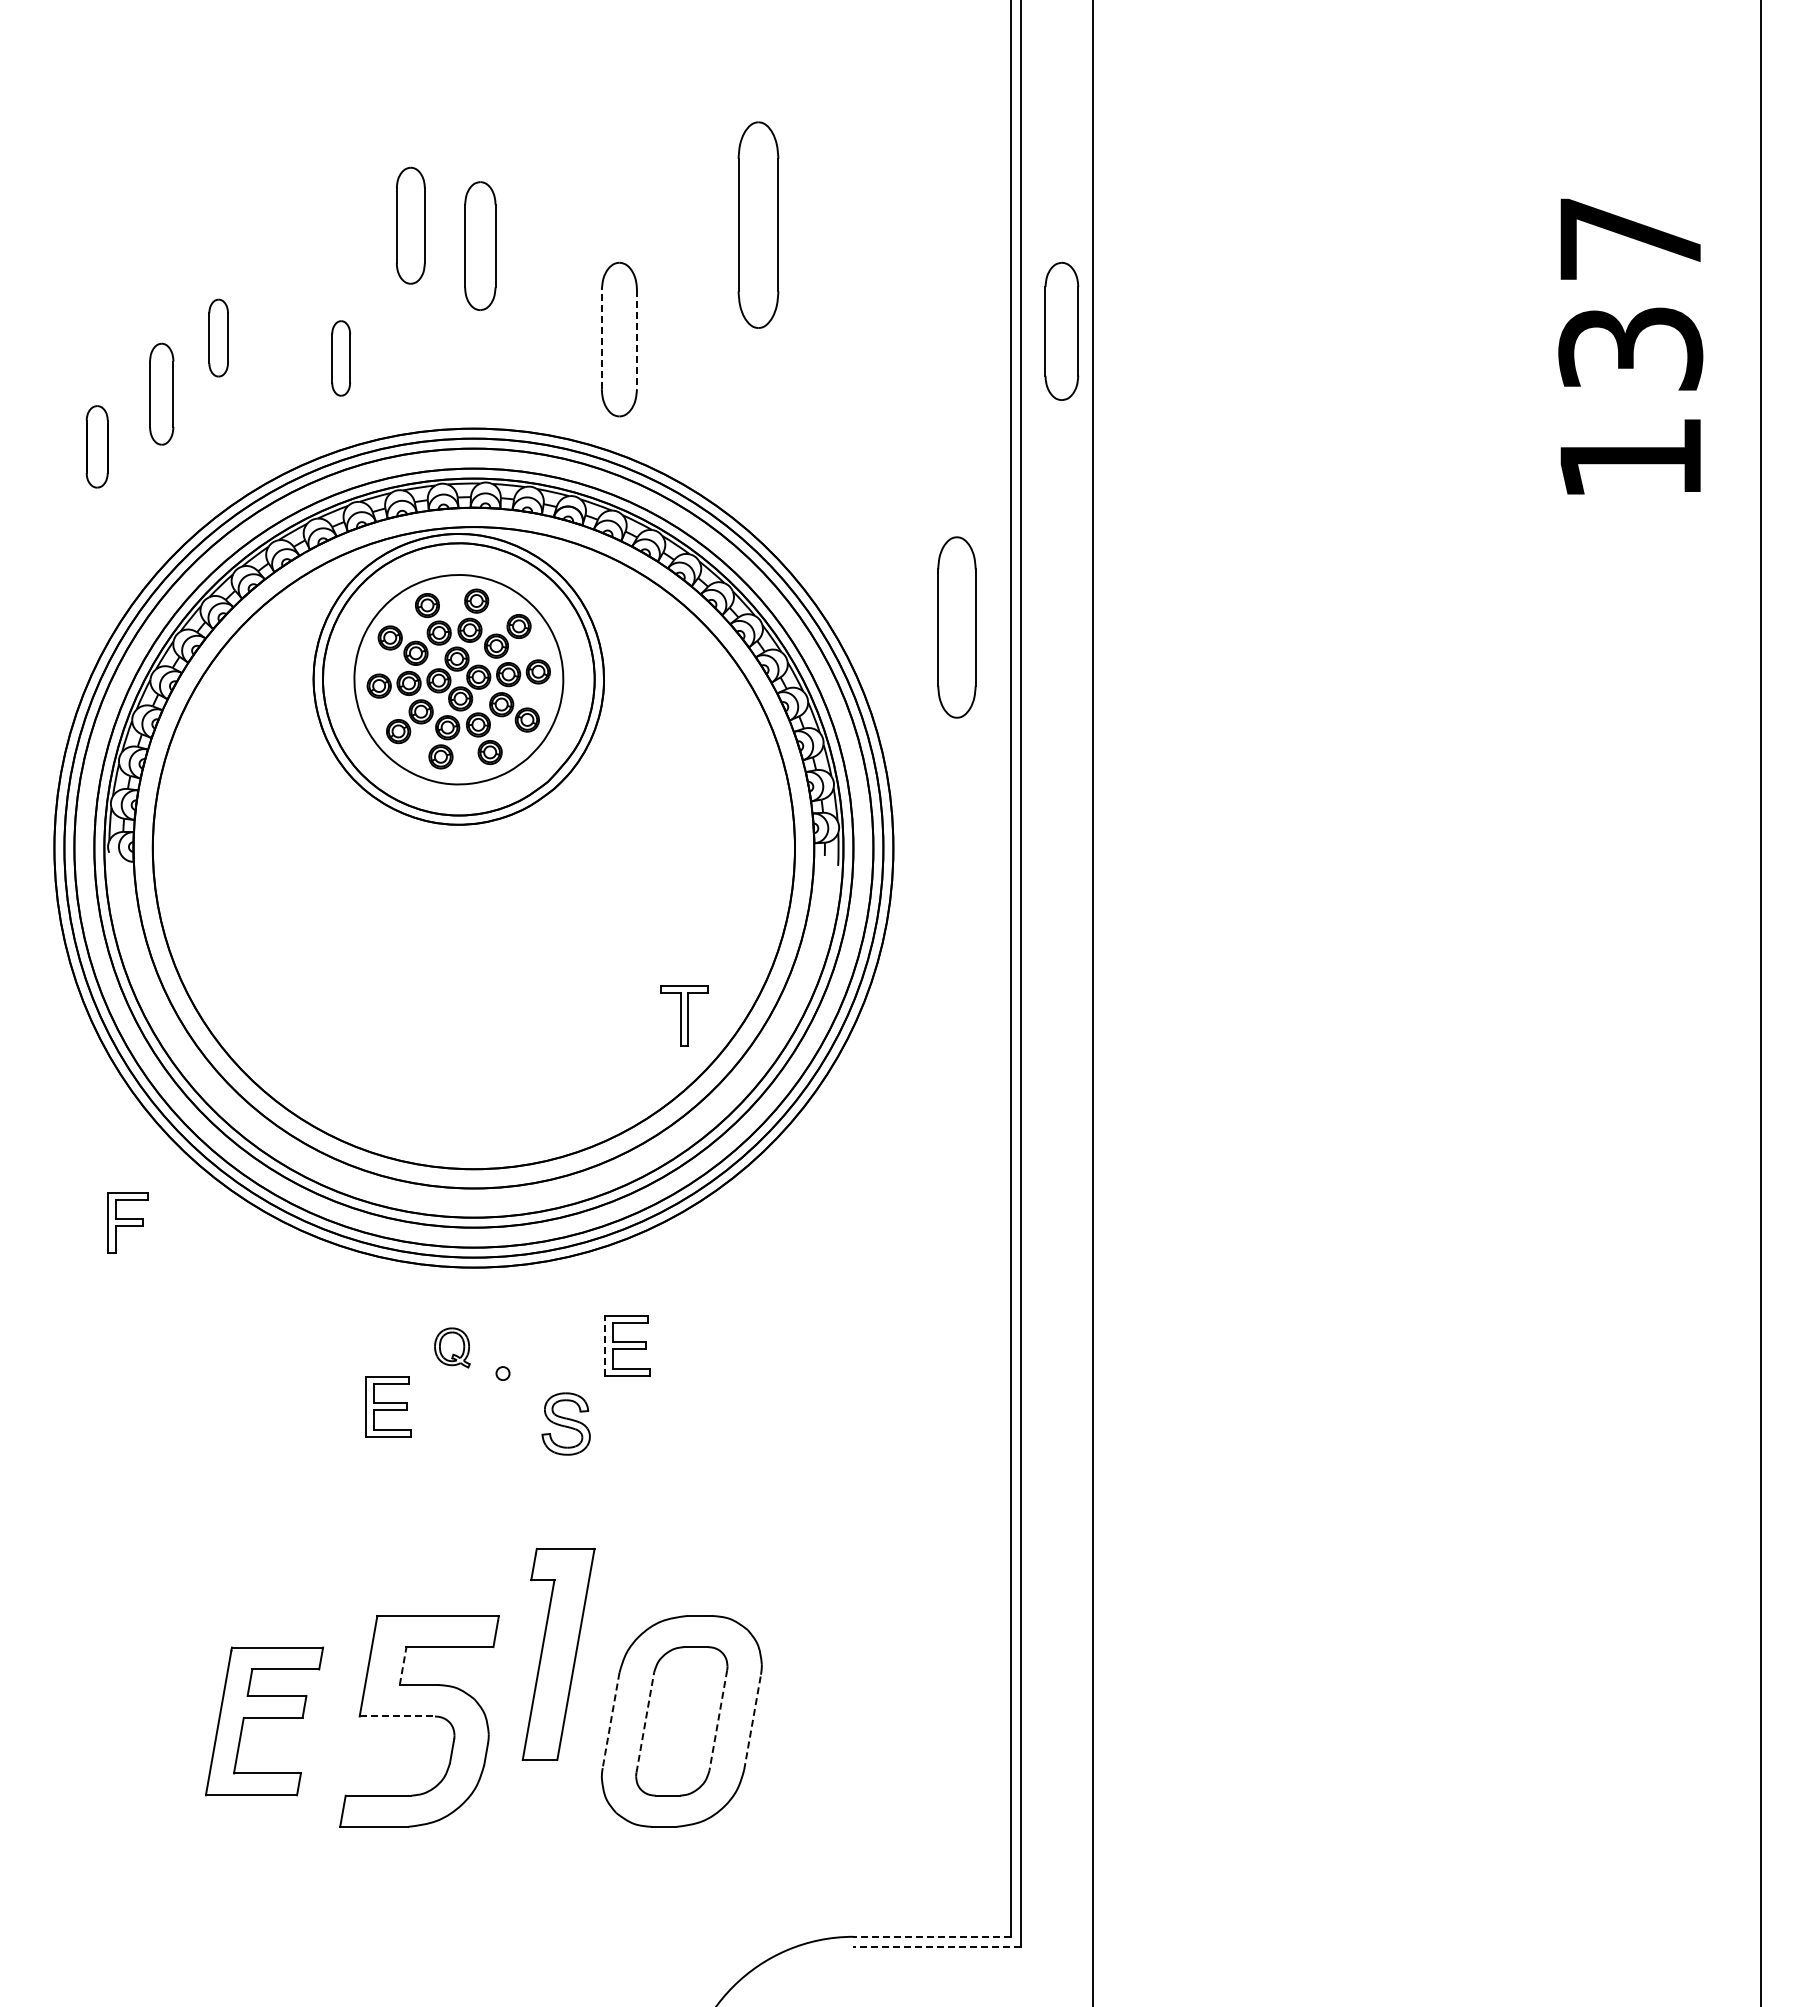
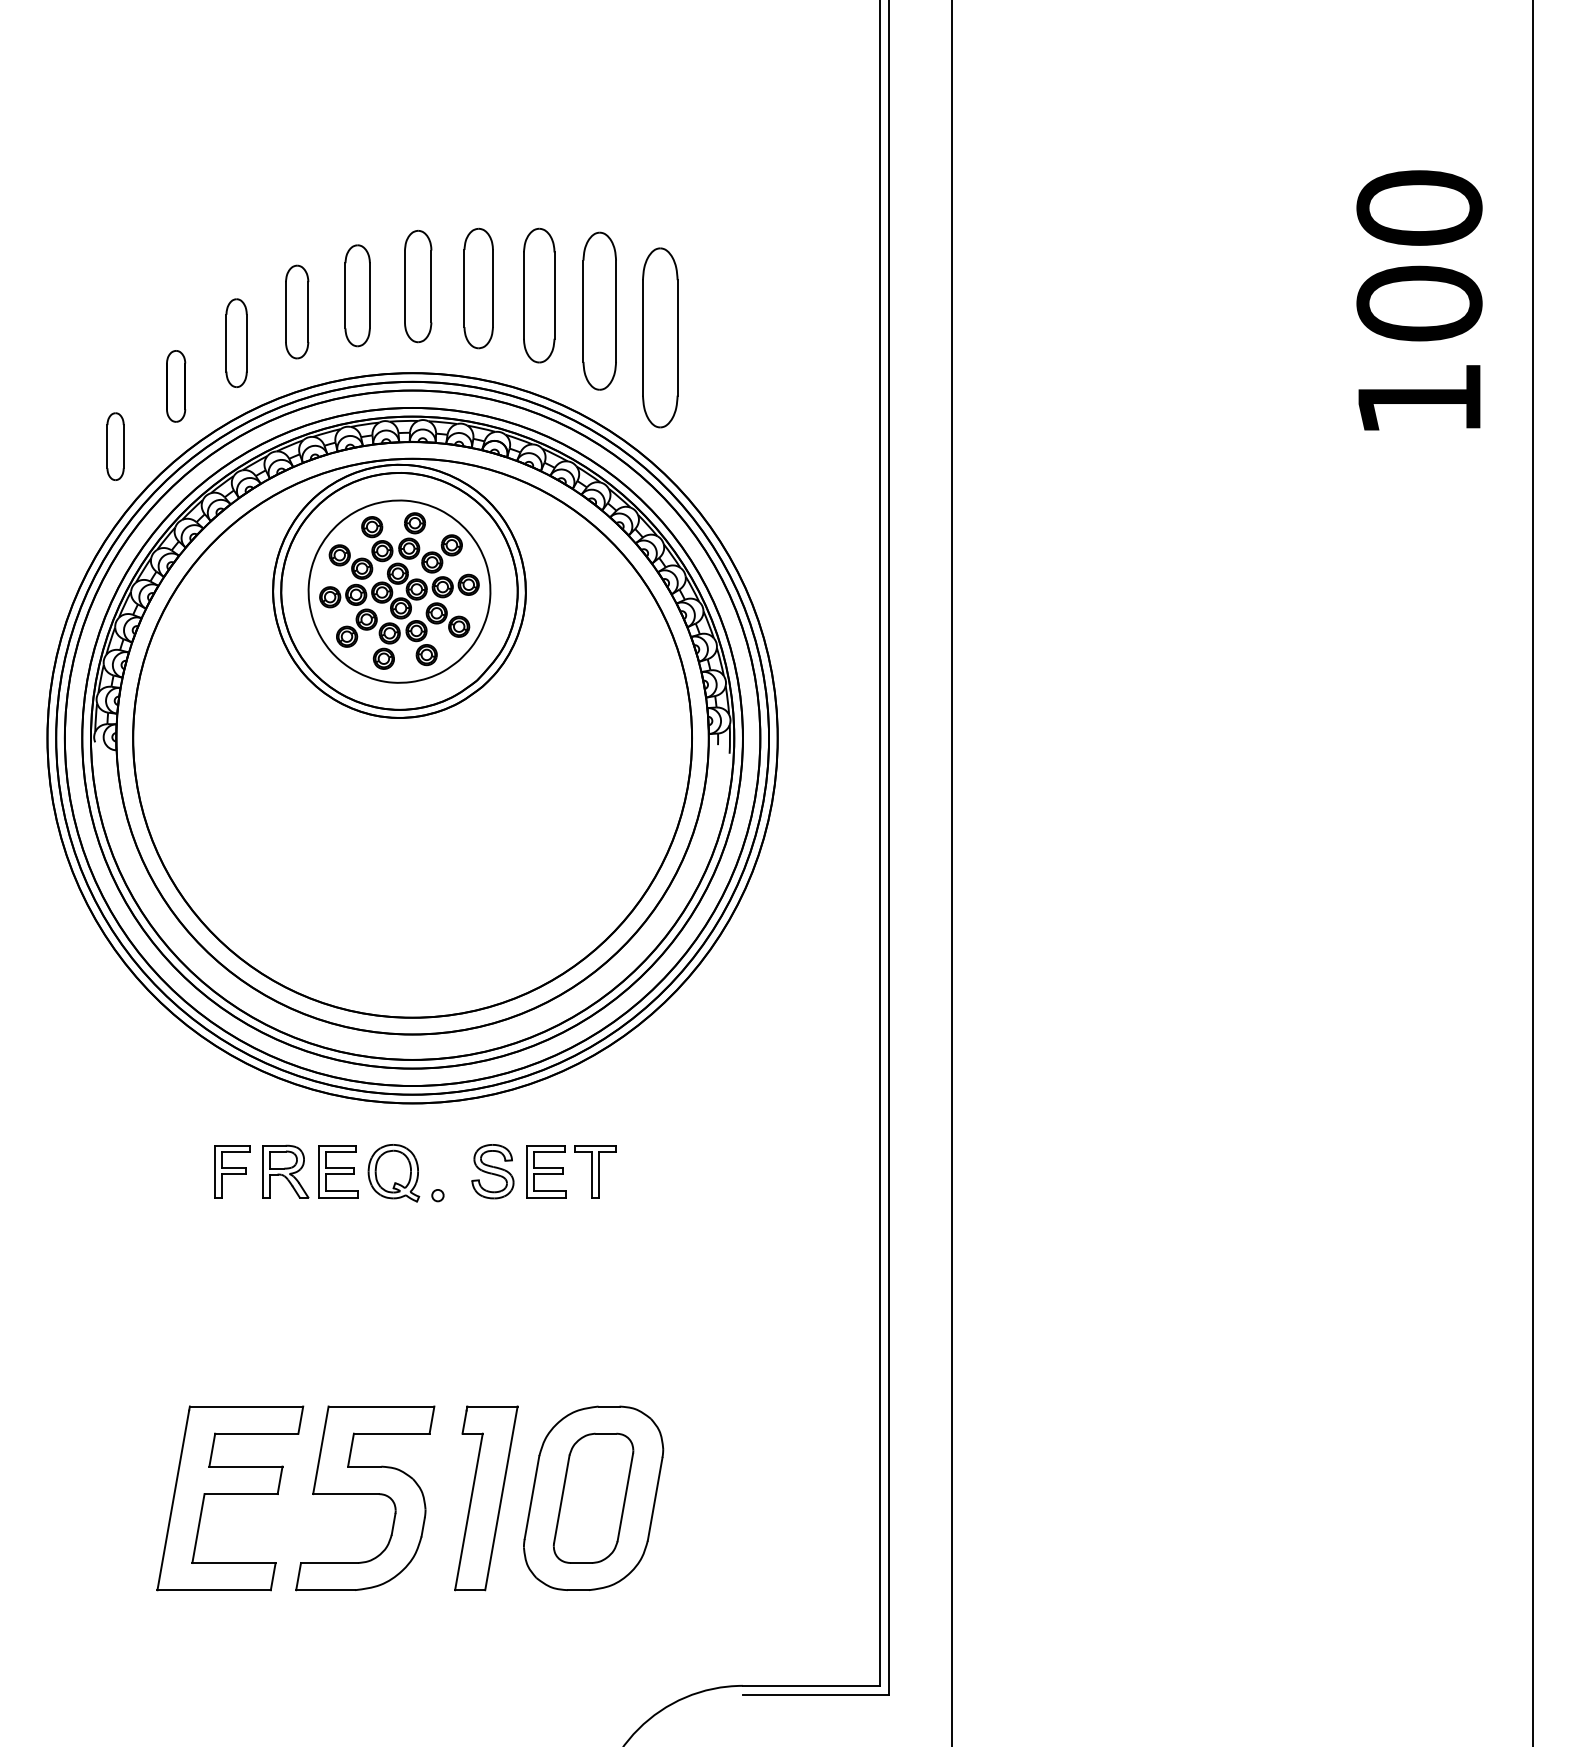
part: (758, 224) -> (660, 337), moved
part: (410, 225) -> (357, 295), moved
part: (480, 245) -> (418, 285), moved
text: (1630, 293) -> (1419, 255), 137 -> 100
part: (1061, 330) -> (478, 287), moved
part: (218, 337) -> (115, 446), moved
line: (601, 339) -> (523, 295), dashed -> solid
line: (636, 339) -> (554, 295), dashed -> solid
part: (340, 358) -> (296, 312), size x1.43
part: (161, 393) -> (236, 342), moved
part: (96, 446) -> (175, 386), moved
part: (956, 627) -> (599, 311), moved
part: (684, 1015) -> (595, 1171), moved
part: (127, 1222) -> (232, 1171), moved
part: (327, 1345) -> (285, 1171), added
line: (605, 1346) -> (527, 1172), dashed -> solid
part: (452, 1347) -> (393, 1172), size x1.67
part: (388, 1406) -> (338, 1171), moved
part: (565, 1423) -> (492, 1171), moved
part: (558, 1654) -> (486, 1498), moved
line: (403, 1665) -> (351, 1449), dashed -> solid
line: (397, 1716) -> (346, 1494), dashed -> solid
line: (611, 1720) -> (532, 1497), dashed -> solid
line: (718, 1720) -> (625, 1497), dashed -> solid
part: (264, 1721) -> (230, 1498), size x1.43
line: (752, 1721) -> (655, 1498), dashed -> solid
line: (645, 1722) -> (561, 1499), dashed -> solid
line: (932, 1936) -> (811, 1685), dashed -> solid
line: (937, 1946) -> (816, 1694), dashed -> solid

